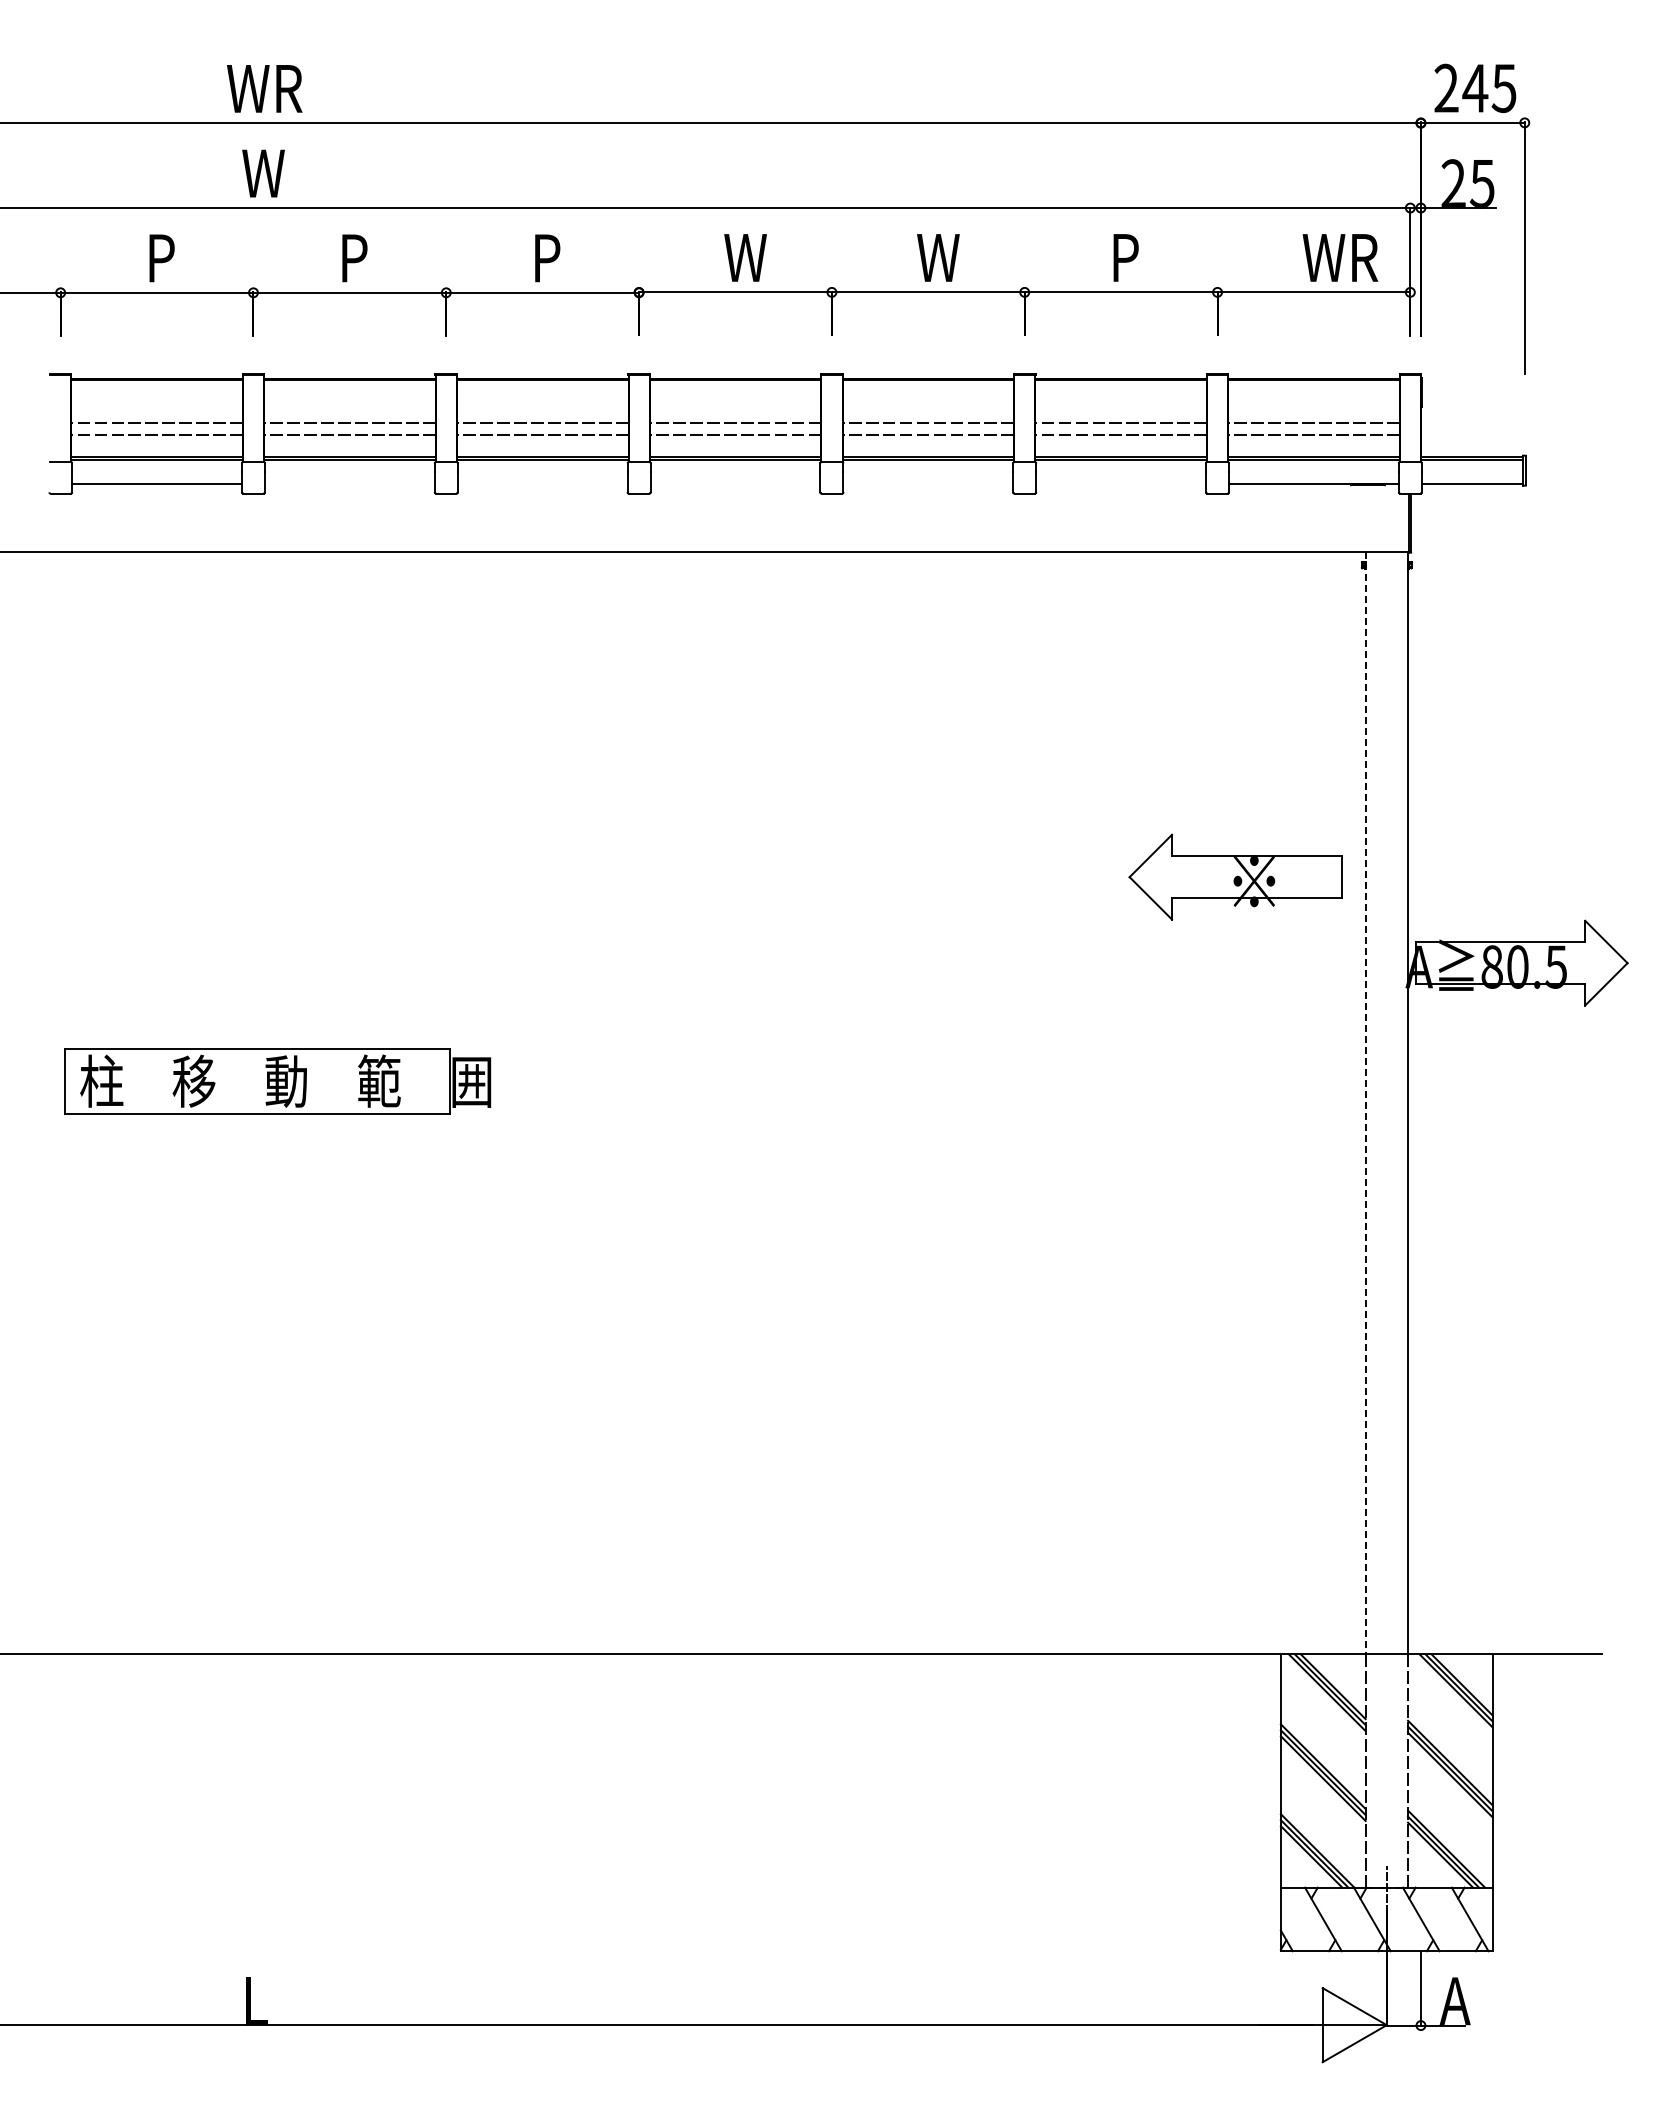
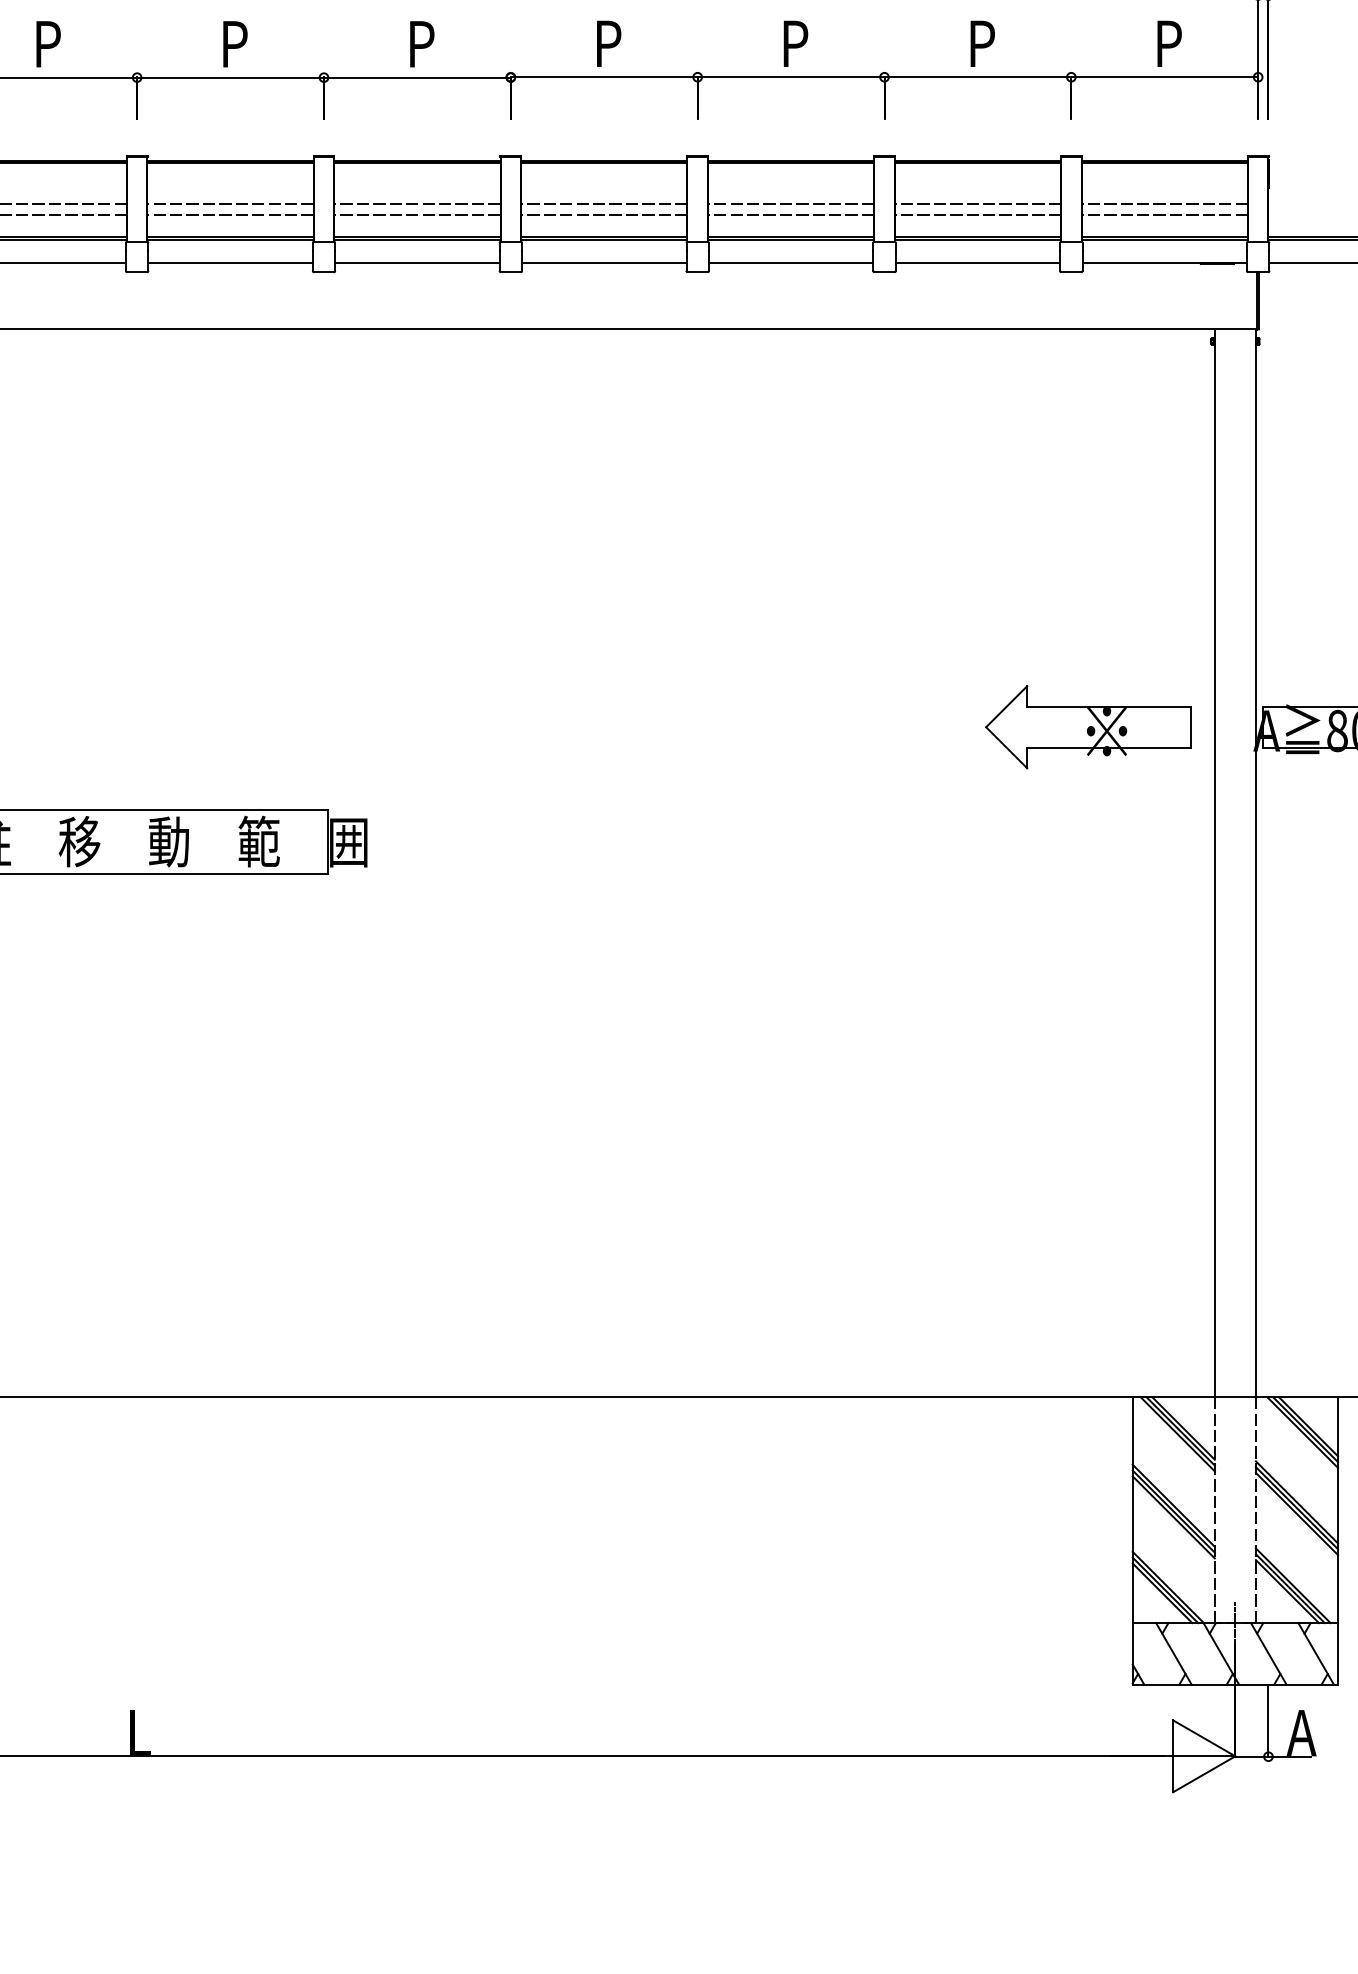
text: (745, 257) -> (613, 43), W -> P
text: (938, 257) -> (800, 43), W -> P
text: (1340, 257) -> (1190, 43), WR -> P
line: (349, 484) -> (230, 263), added
line: (542, 484) -> (417, 263), added
line: (735, 484) -> (604, 263), added
line: (928, 484) -> (791, 263), added
line: (1121, 484) -> (978, 263), added
part: (1235, 876) -> (1088, 726), moved
line: (1365, 1103) -> (1214, 863), dashed -> solid

